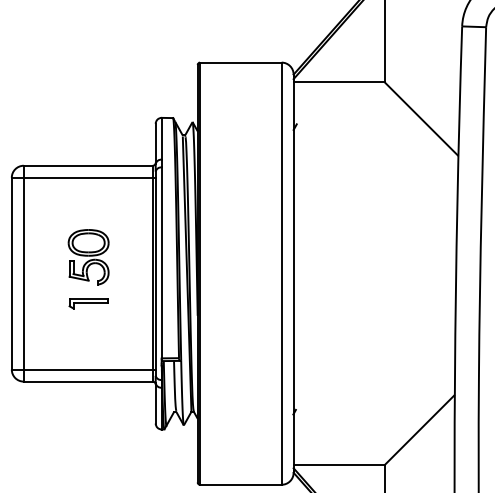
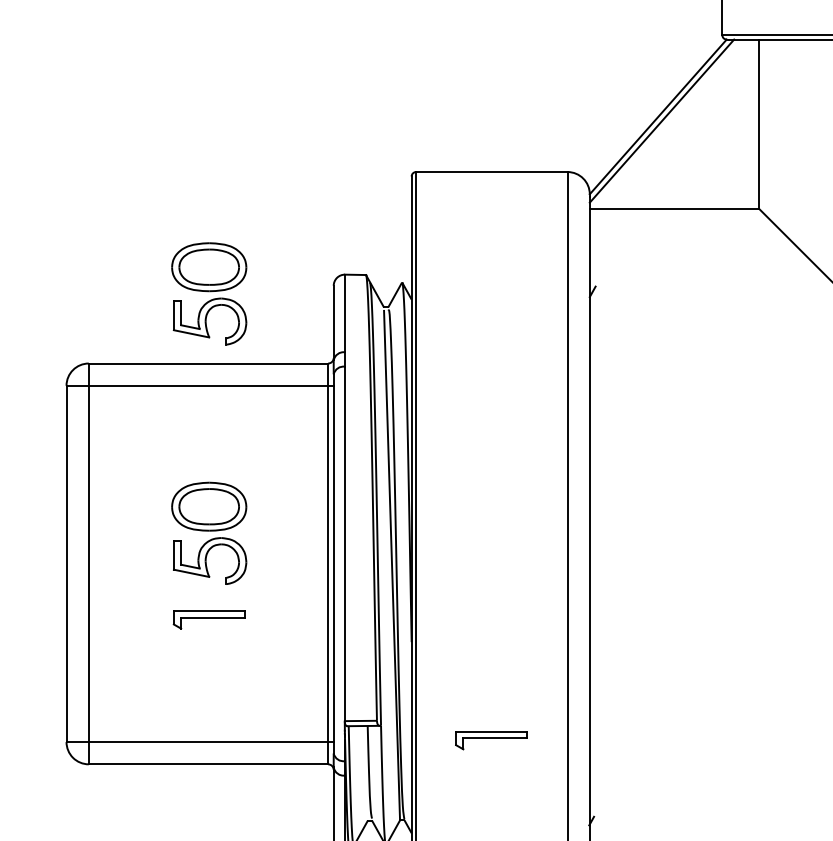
part: (88, 128) -> (208, 294), added
part: (240, 368) -> (491, 739), added

